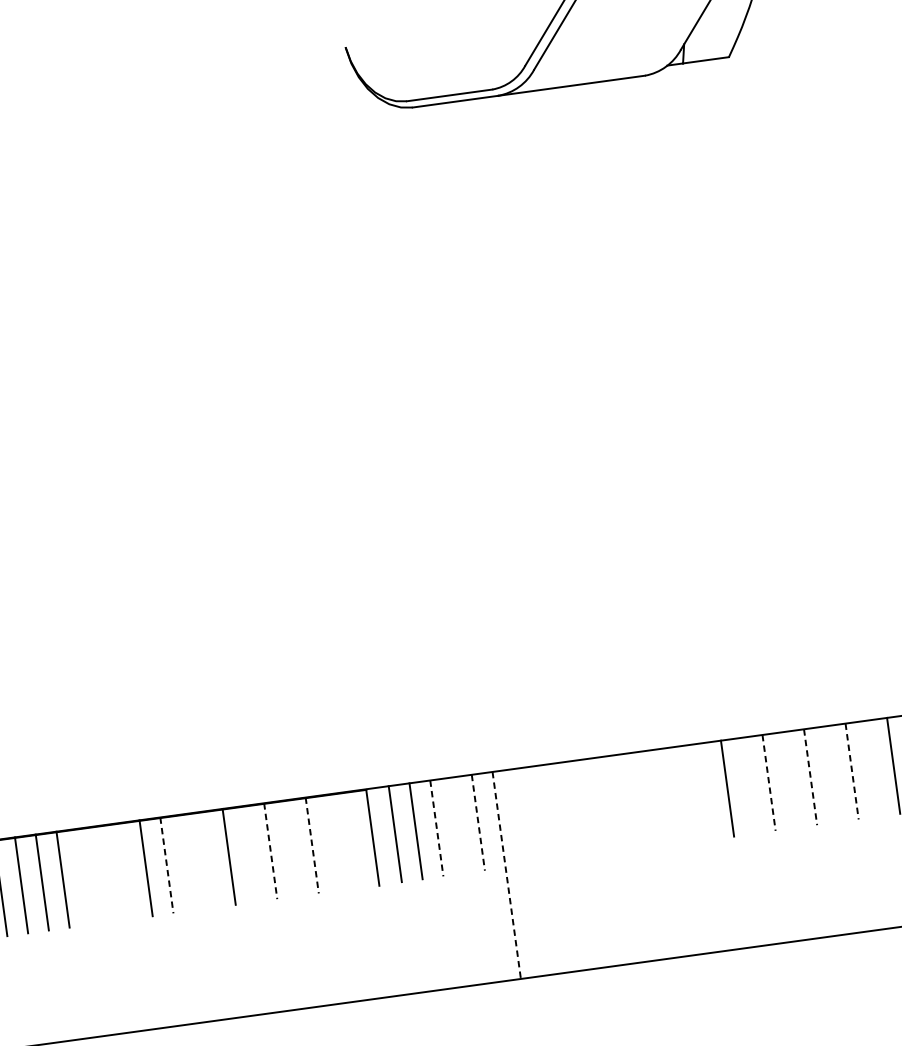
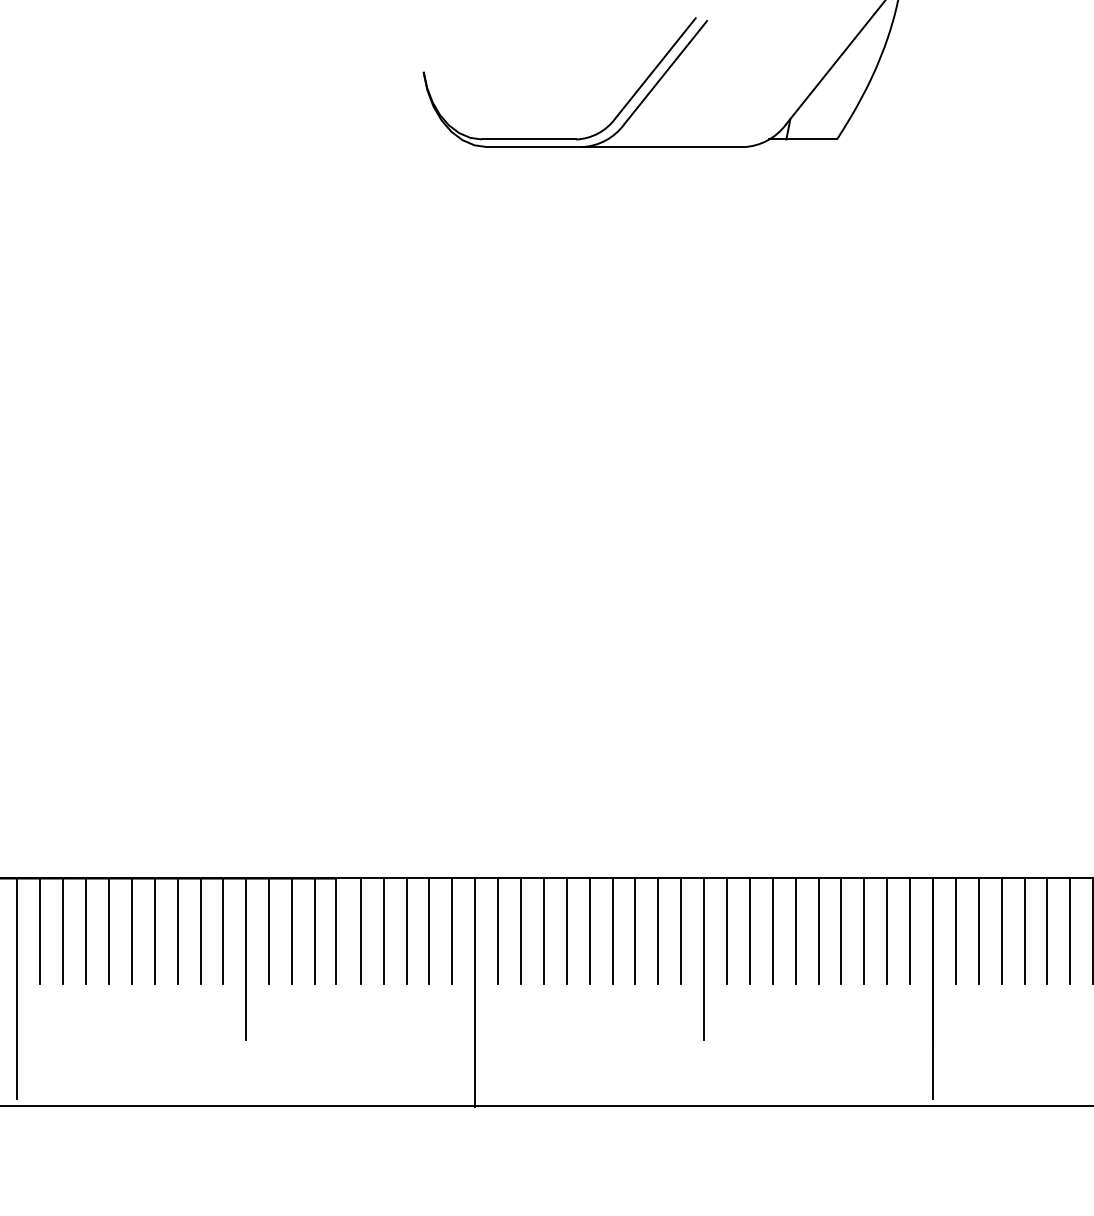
line: (873, 768) -> (887, 930), added
line: (852, 771) -> (864, 930), dashed -> solid
line: (831, 774) -> (841, 930), added
line: (810, 777) -> (818, 930), dashed -> solid
line: (789, 779) -> (795, 930), added
line: (768, 782) -> (772, 930), dashed -> solid
line: (747, 785) -> (749, 930), added
line: (686, 794) -> (681, 930), added
line: (665, 796) -> (658, 930), added
line: (644, 799) -> (635, 930), added
line: (623, 802) -> (612, 930), added
line: (602, 805) -> (589, 930), added
line: (581, 808) -> (566, 930), added
line: (561, 811) -> (543, 930), added
line: (541, 813) -> (521, 930), added
line: (520, 816) -> (498, 930), added
line: (710, 816) -> (704, 958), added
line: (478, 822) -> (452, 930), dashed -> solid
line: (457, 825) -> (429, 930), added
line: (436, 828) -> (406, 930), dashed -> solid
line: (353, 839) -> (314, 930), added
line: (333, 842) -> (292, 930), added
line: (312, 845) -> (269, 930), dashed -> solid
line: (270, 850) -> (223, 930), dashed -> solid
line: (249, 853) -> (200, 930), added
line: (208, 859) -> (154, 930), added
line: (187, 862) -> (131, 930), added
line: (166, 865) -> (108, 930), dashed -> solid
line: (125, 870) -> (63, 930), added
line: (104, 873) -> (40, 930), added
line: (295, 873) -> (246, 958), added
line: (507, 875) -> (475, 992), dashed -> solid
line: (90, 928) -> (17, 987), added

